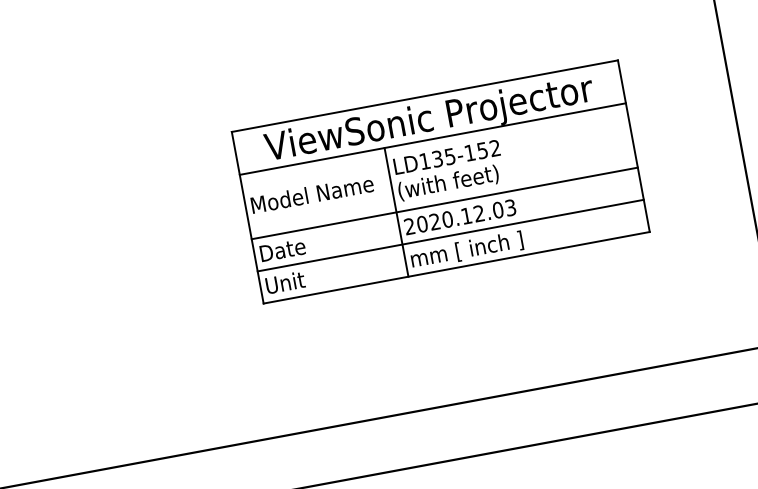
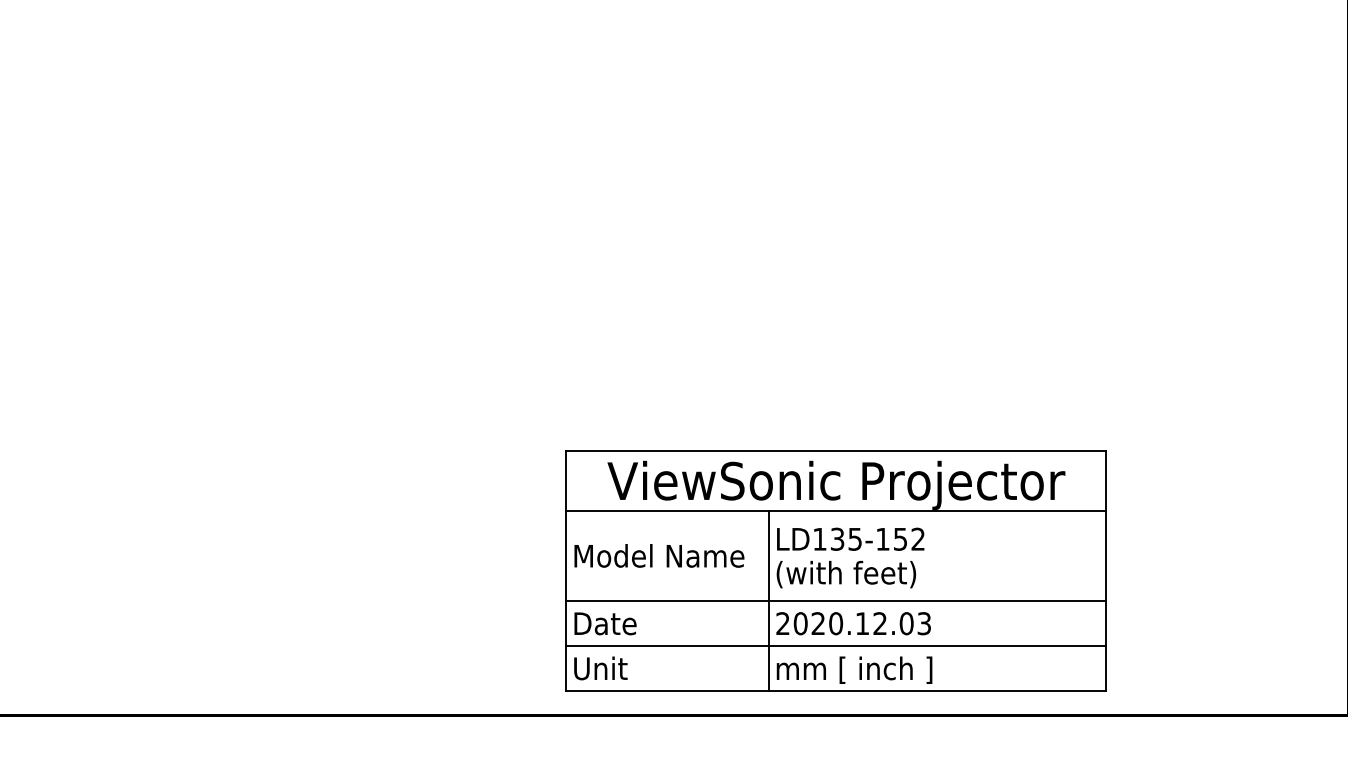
part: (440, 181) -> (835, 570), moved

